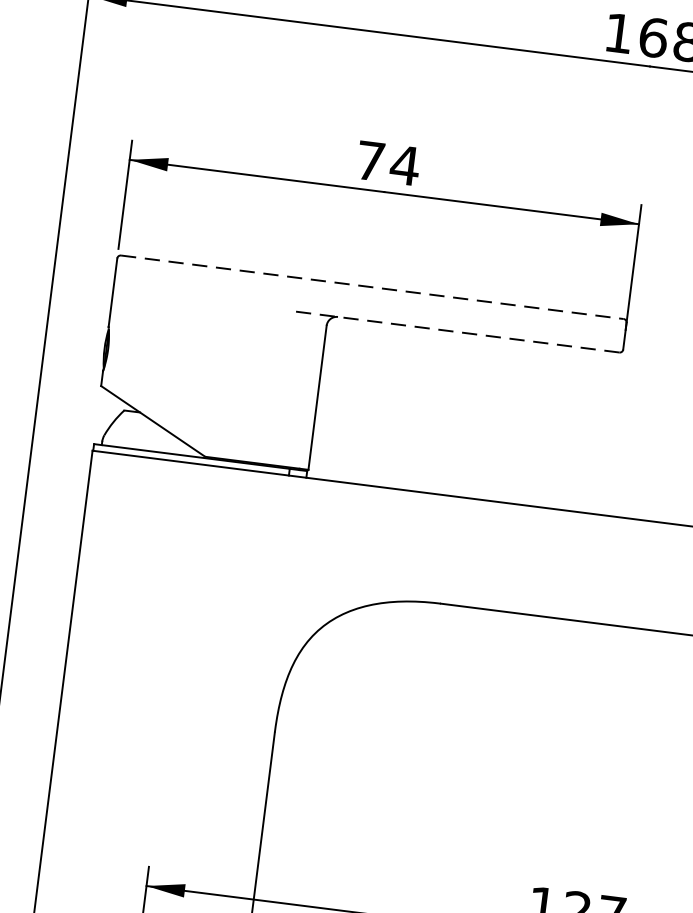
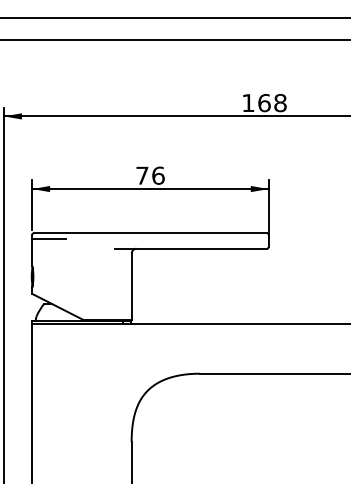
text: (405, 165) -> (158, 175), 74 -> 76
line: (150, 273) -> (48, 239), added
line: (372, 287) -> (150, 233), dashed -> solid
line: (454, 331) -> (190, 248), dashed -> solid

